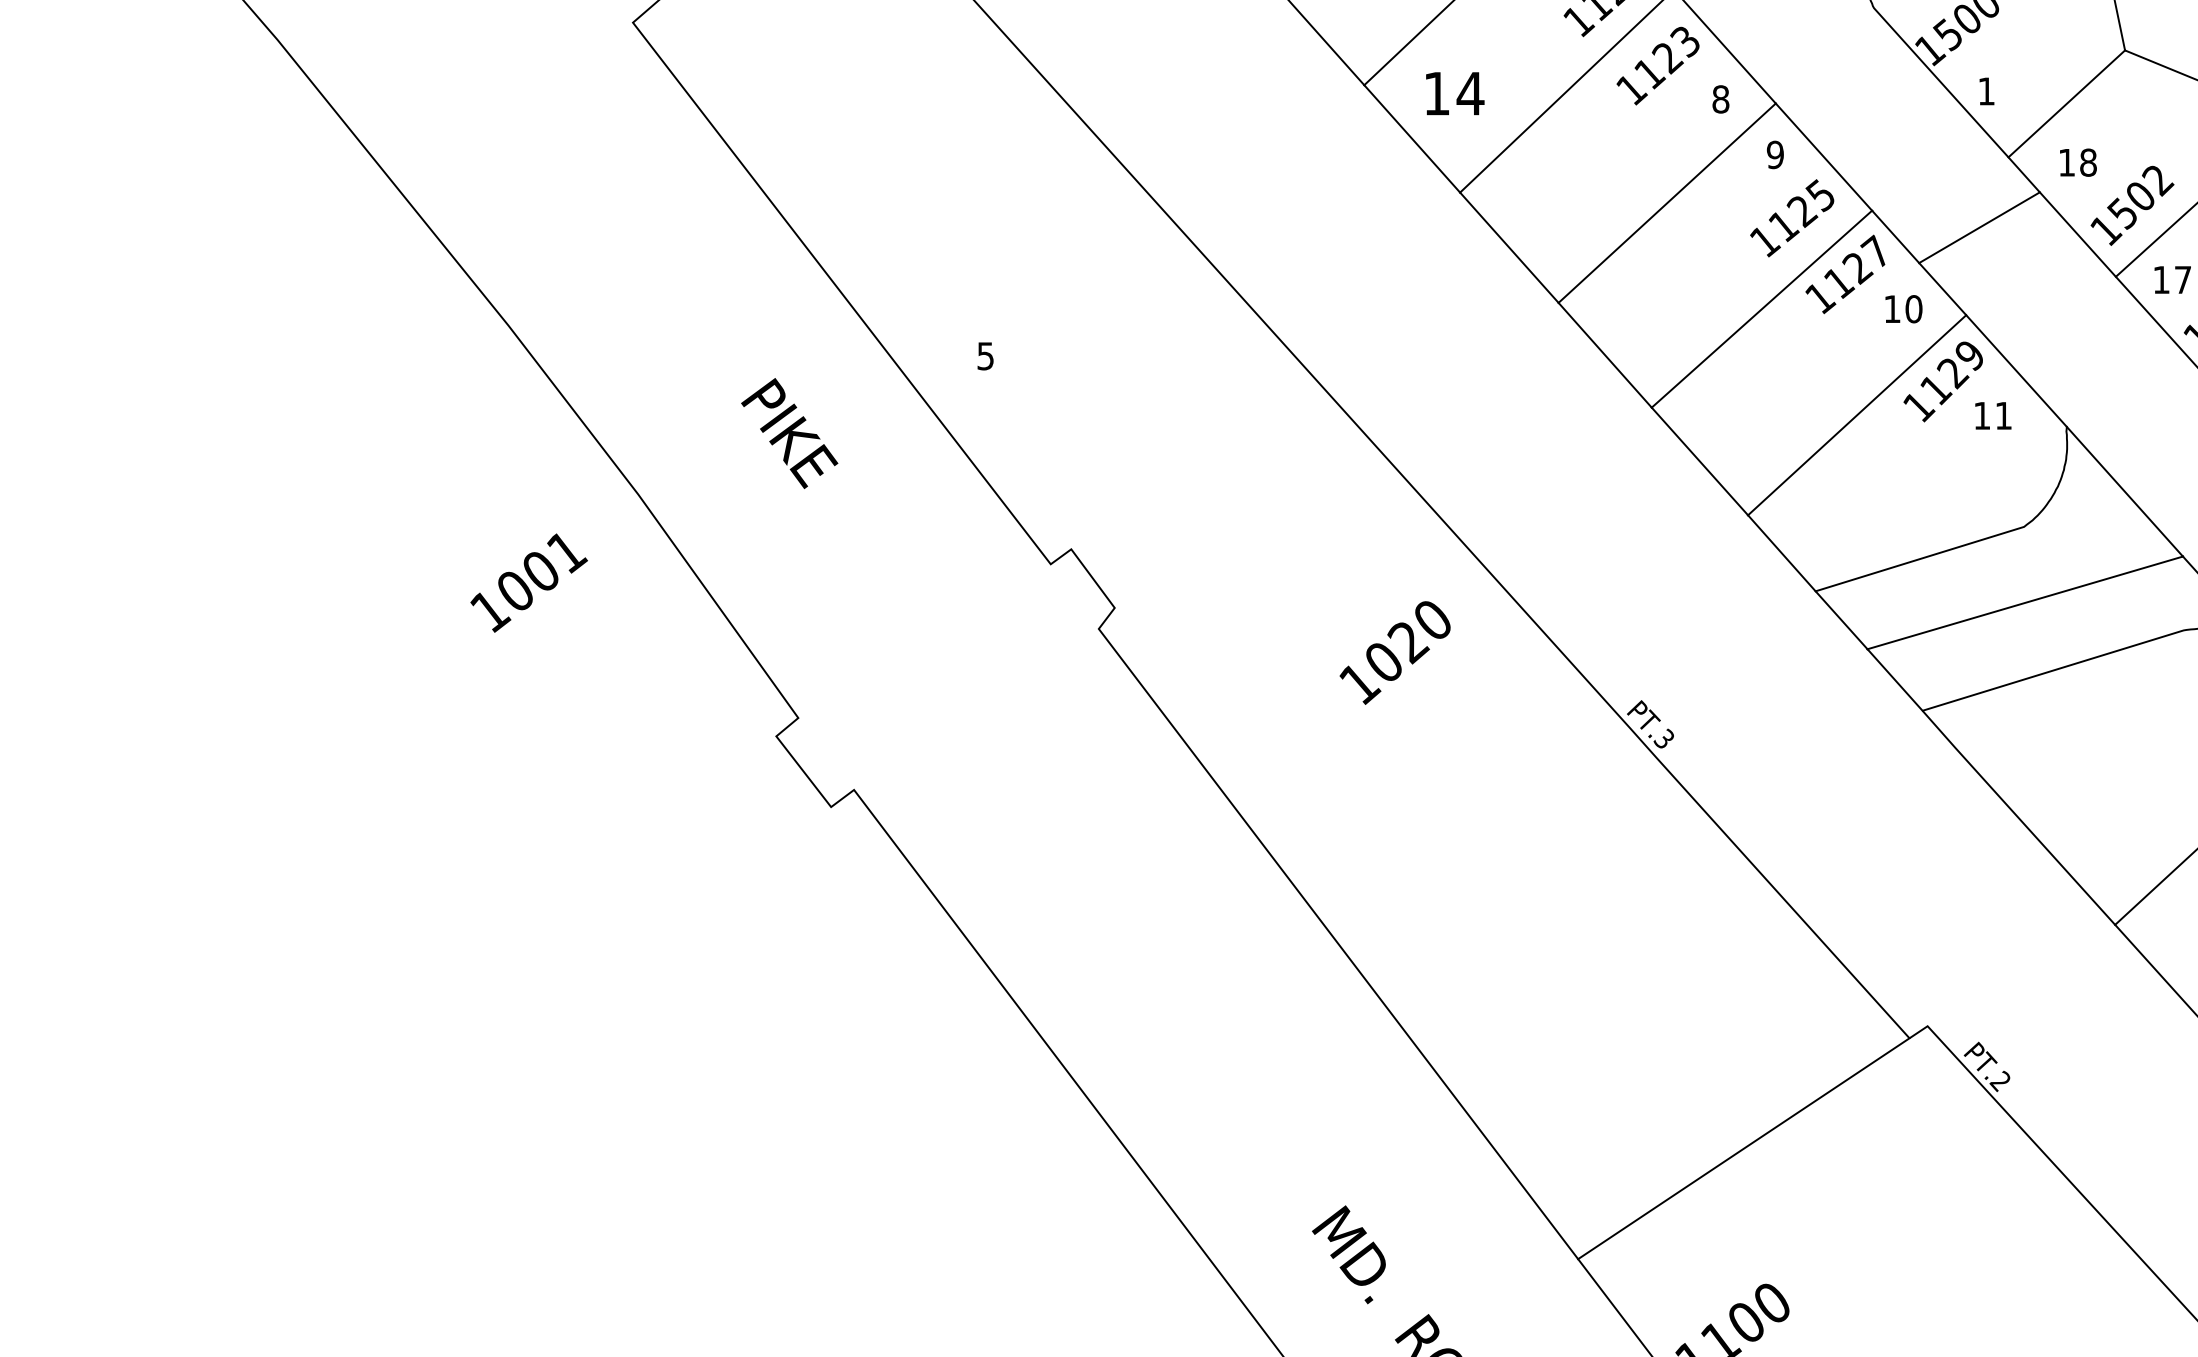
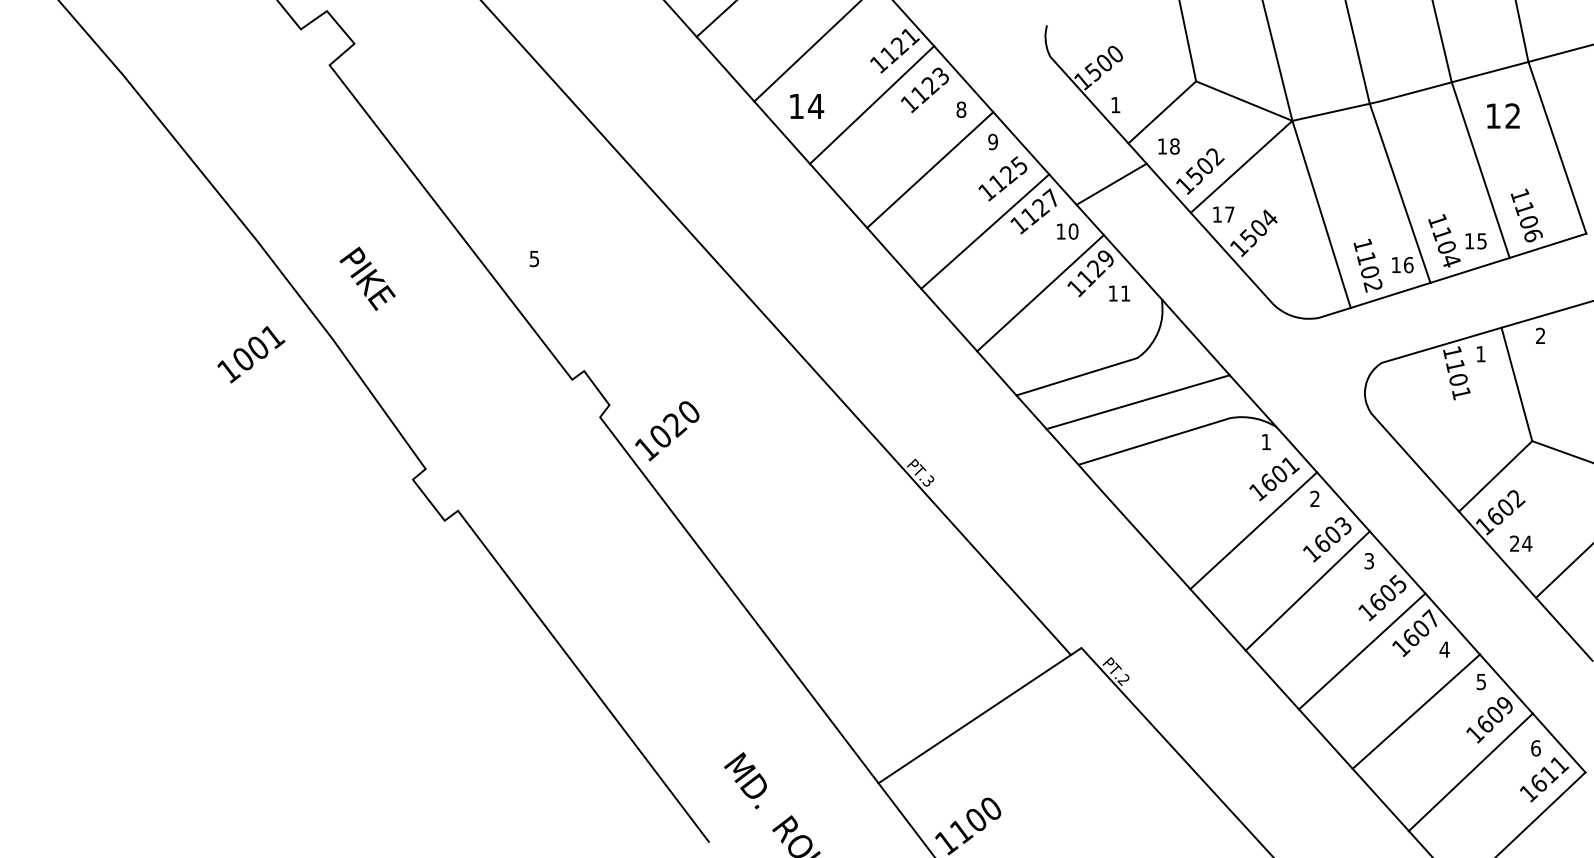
text: (789, 432) -> (367, 278), moved
text: (529, 582) -> (251, 354), moved
text: (1395, 653) -> (667, 431), moved

